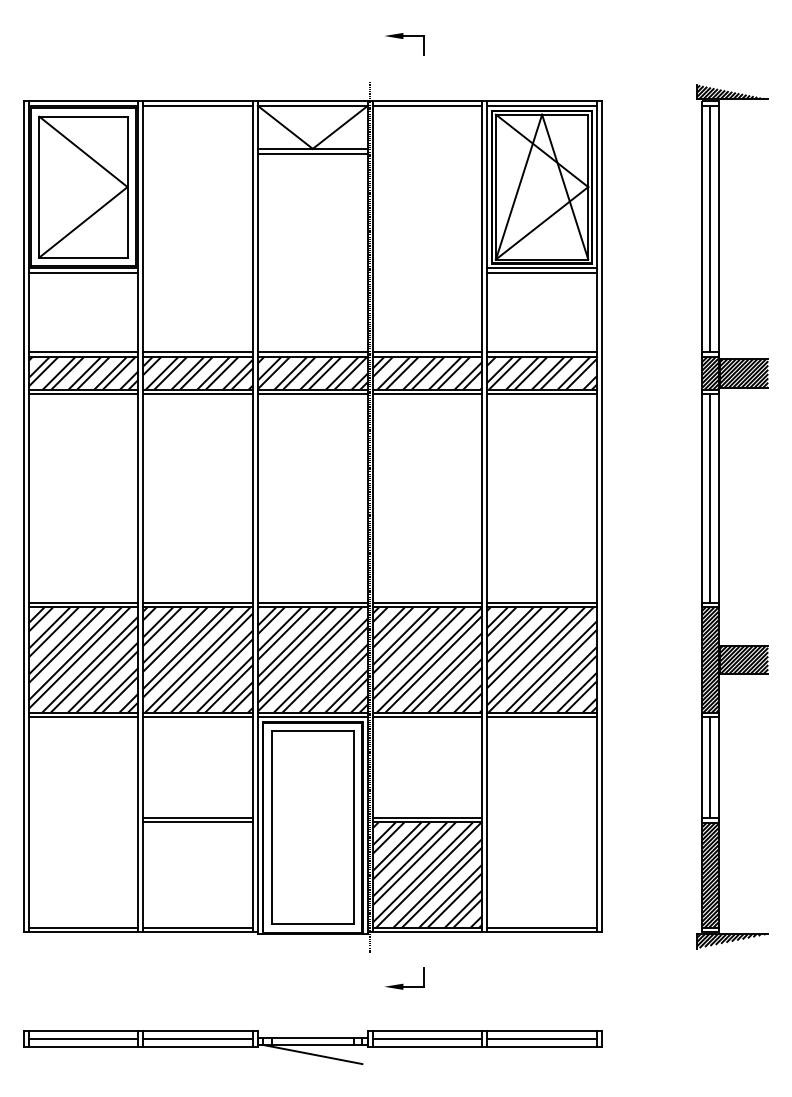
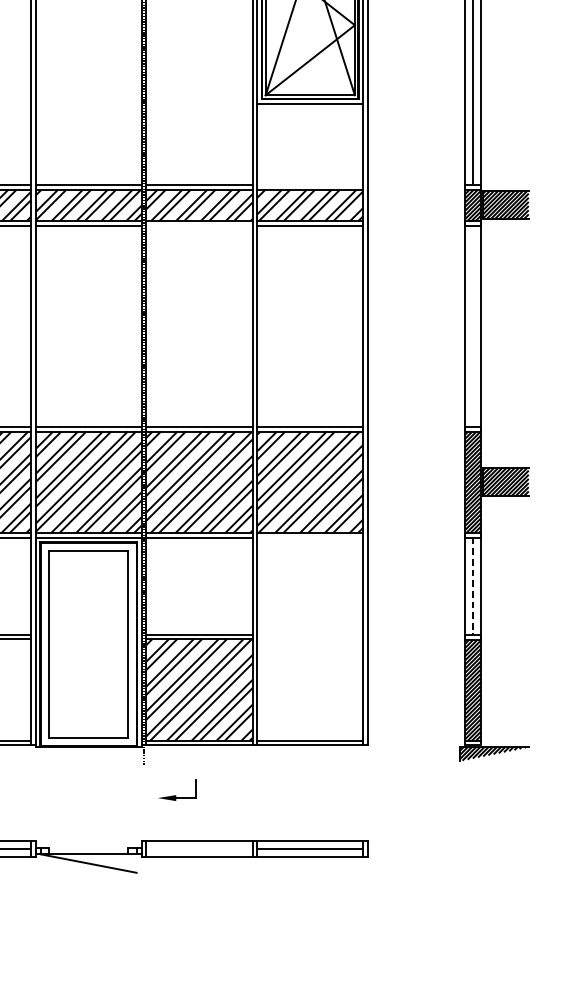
line: (542, 273) -> (310, 108), removed
line: (542, 352) -> (310, 185), removed
line: (427, 394) -> (199, 225), removed
line: (710, 498) -> (473, 326), removed
line: (542, 717) -> (310, 537), removed
line: (710, 768) -> (473, 587), solid -> dashed
line: (312, 1037) -> (88, 847), removed
line: (427, 1039) -> (199, 849), removed

